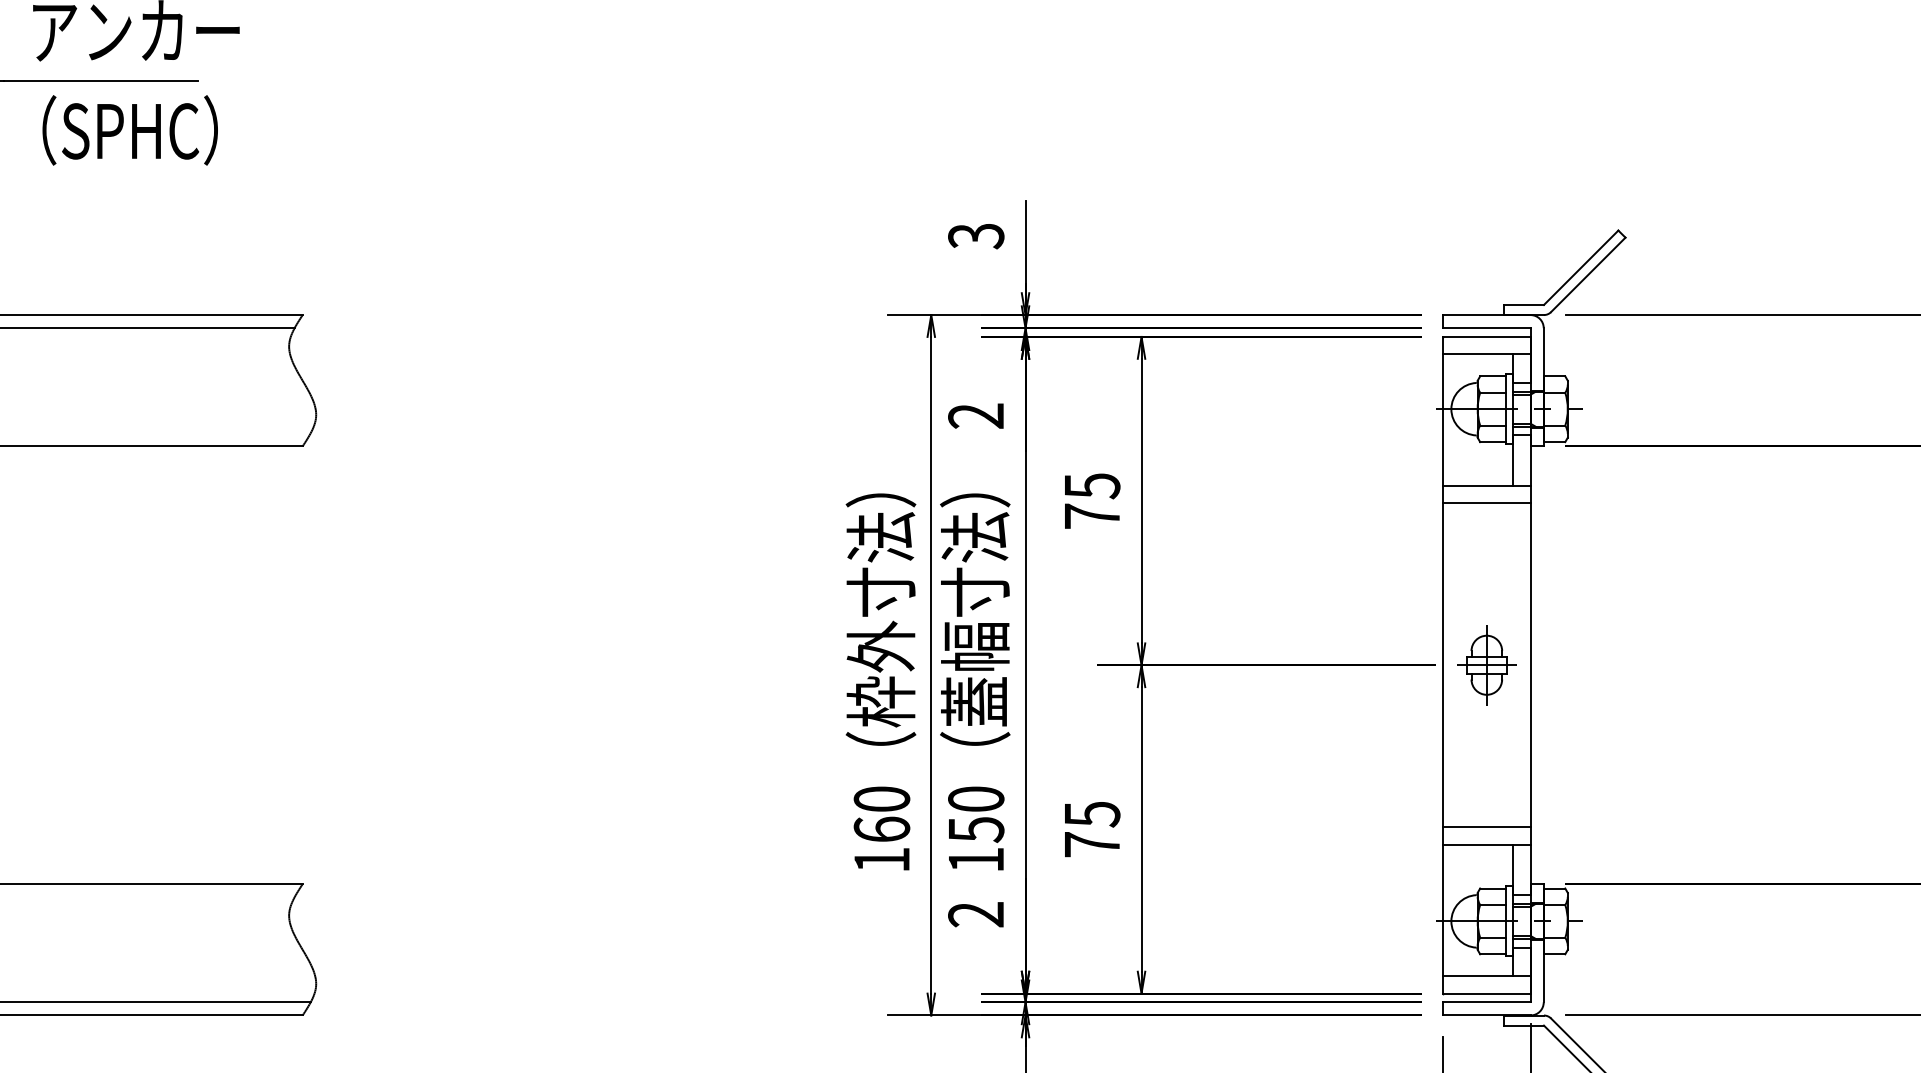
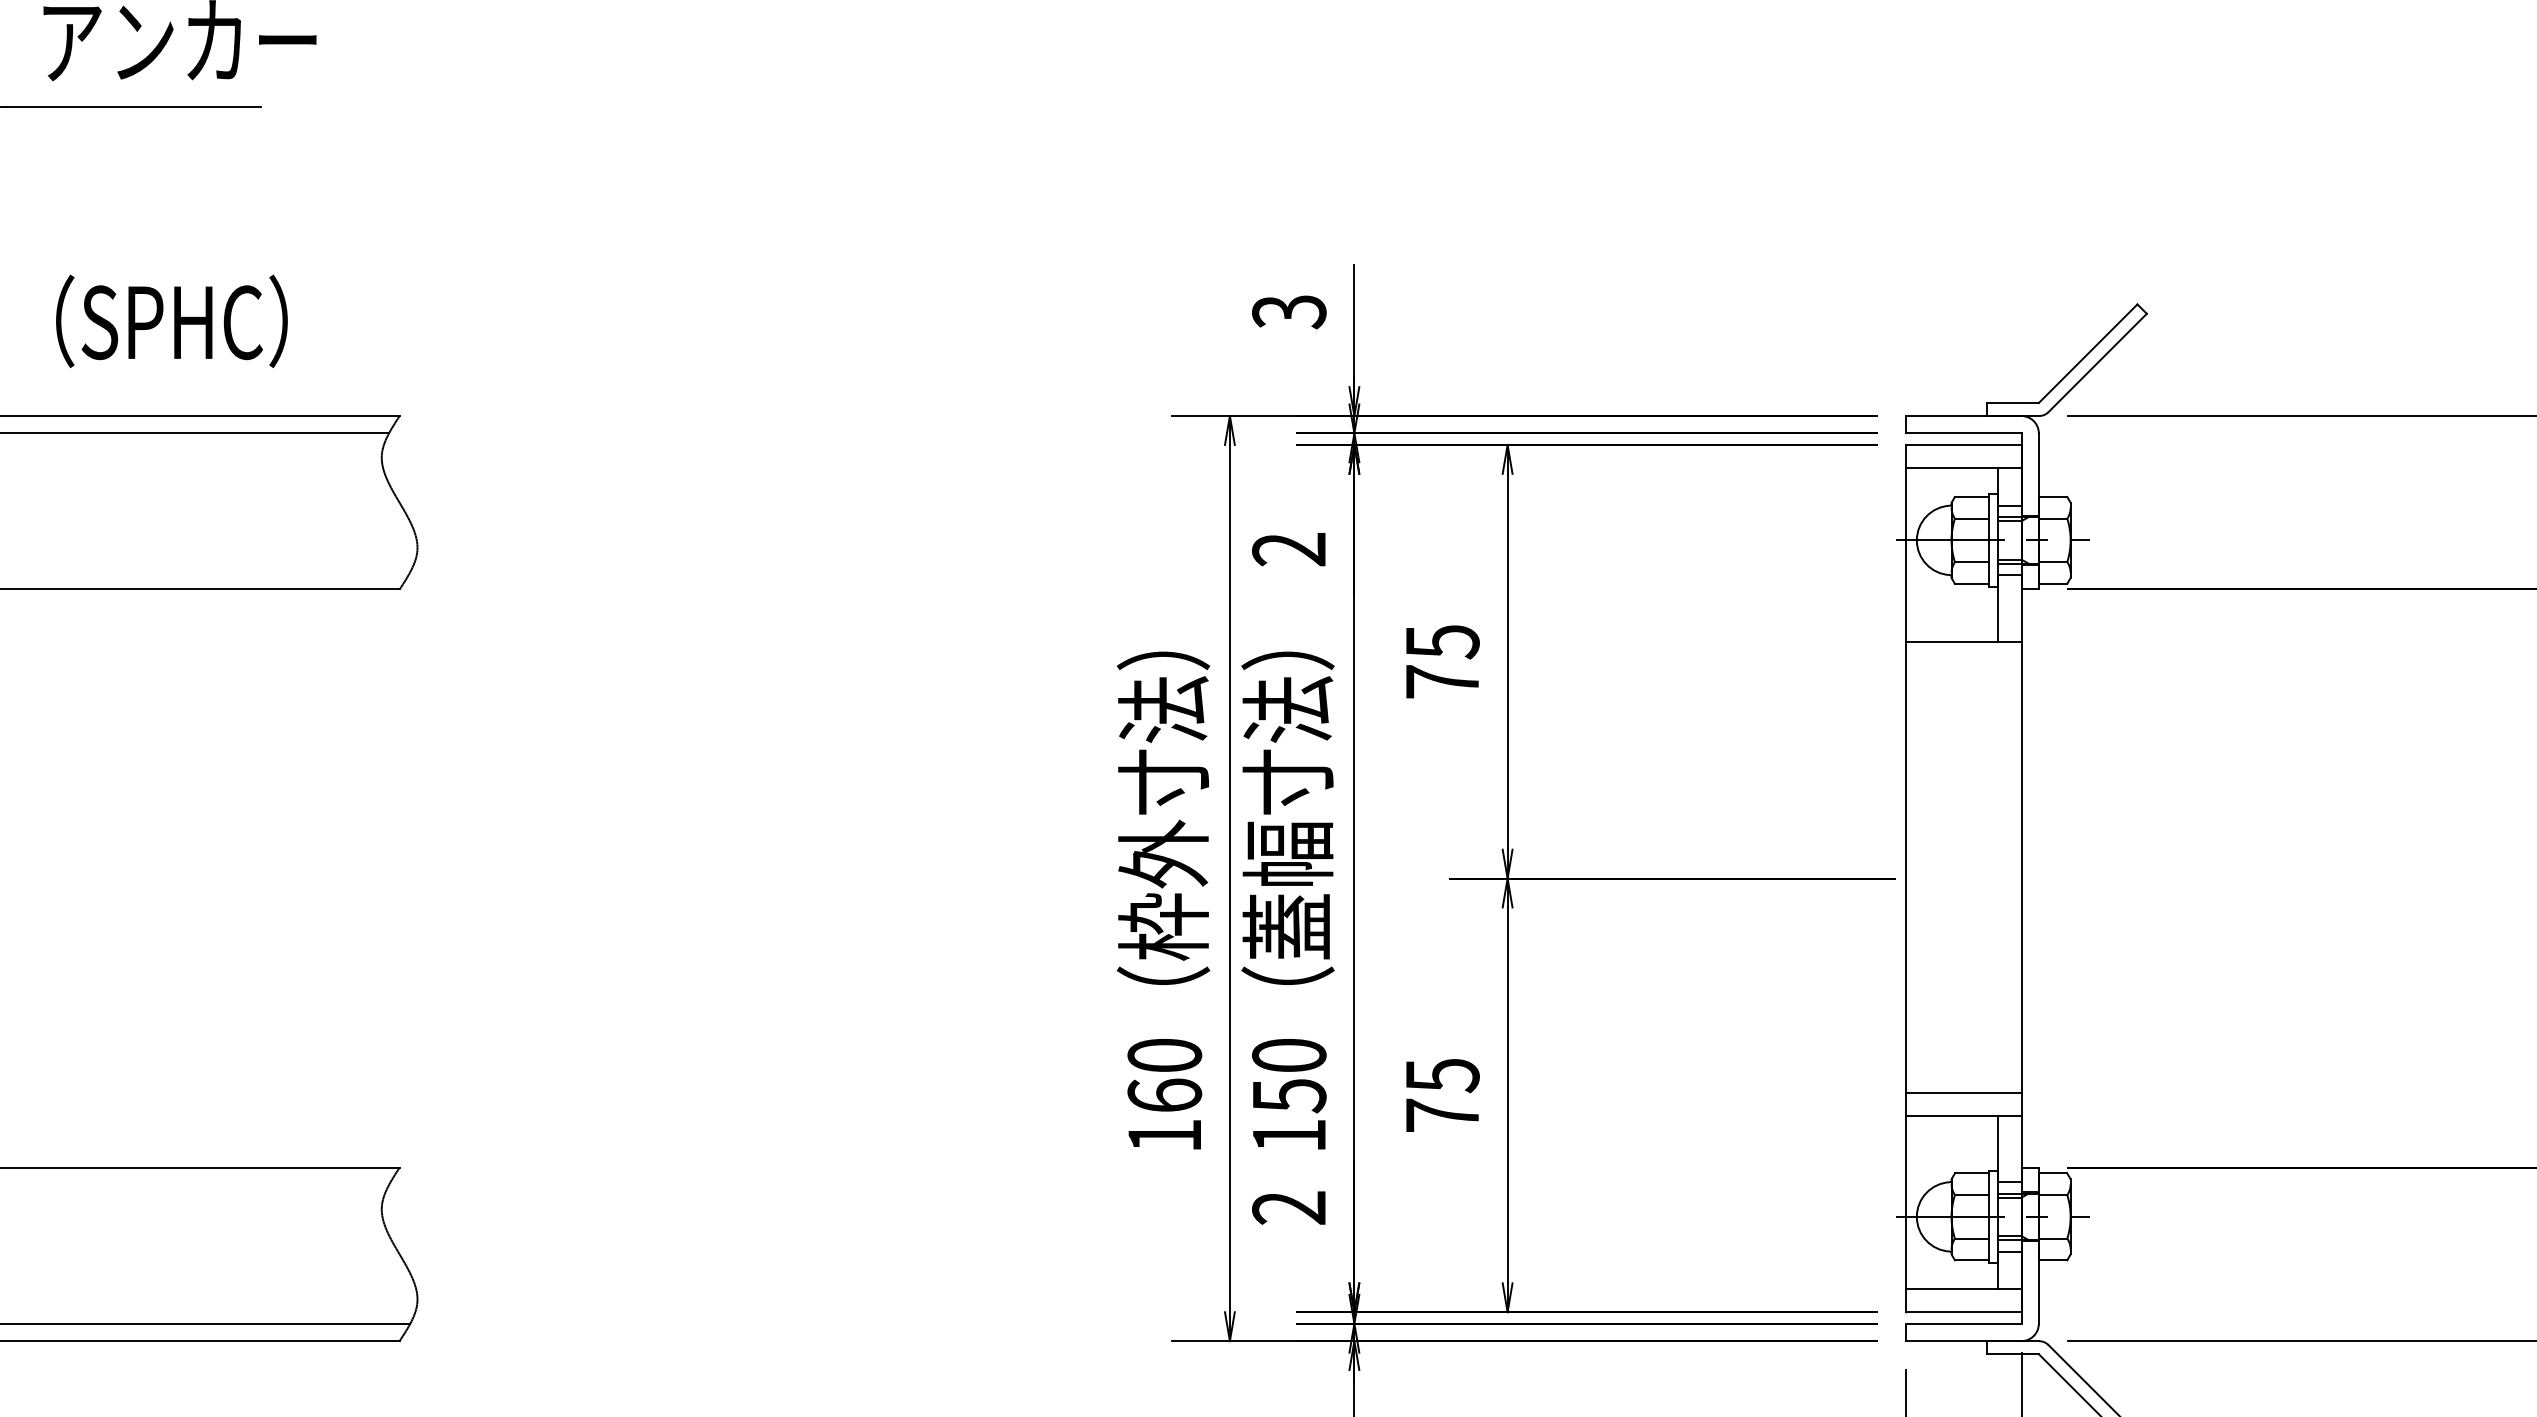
text: (129, 130) -> (170, 321), moved
line: (1486, 503) -> (1963, 664), removed
part: (1486, 665) -> (1963, 878), removed

